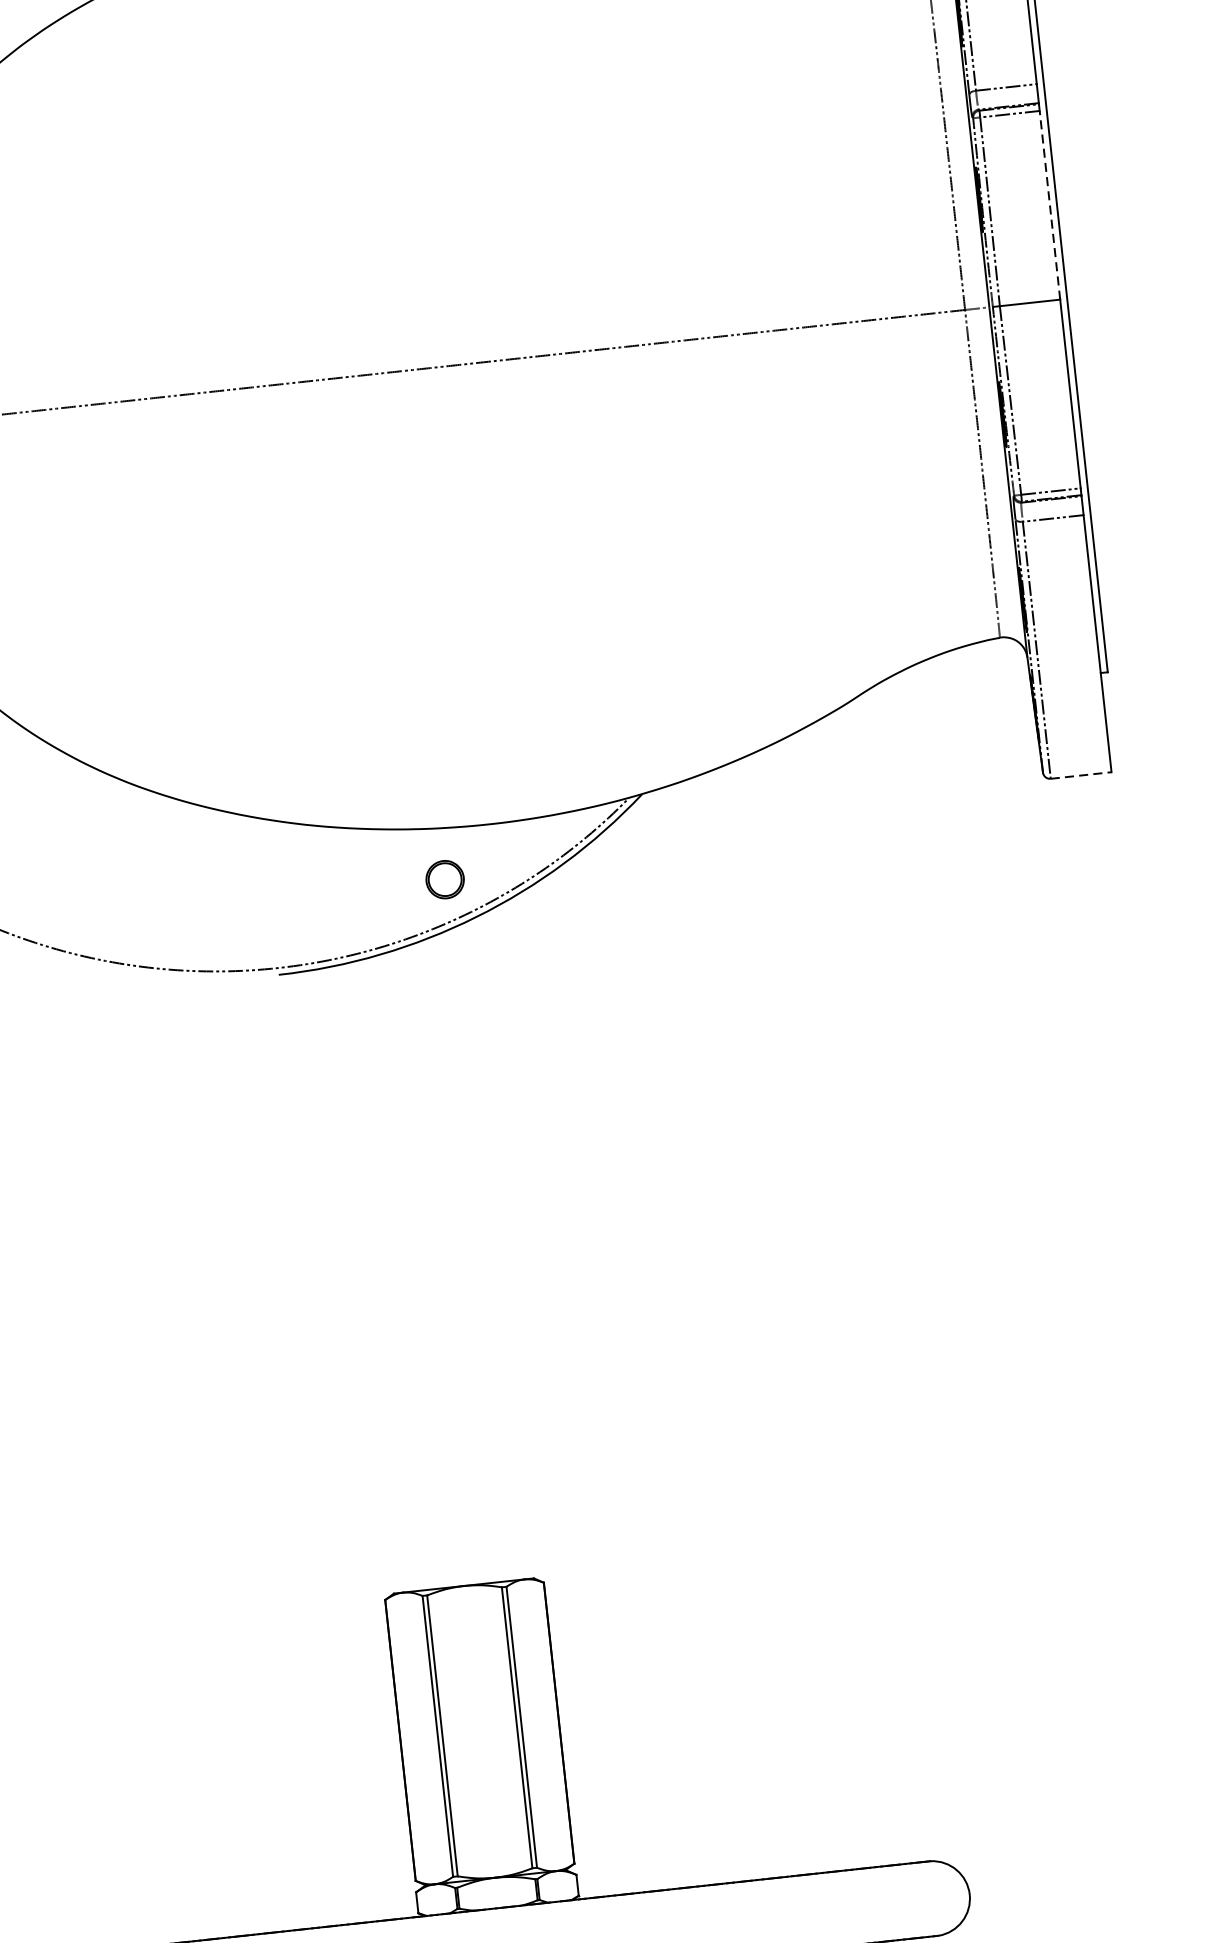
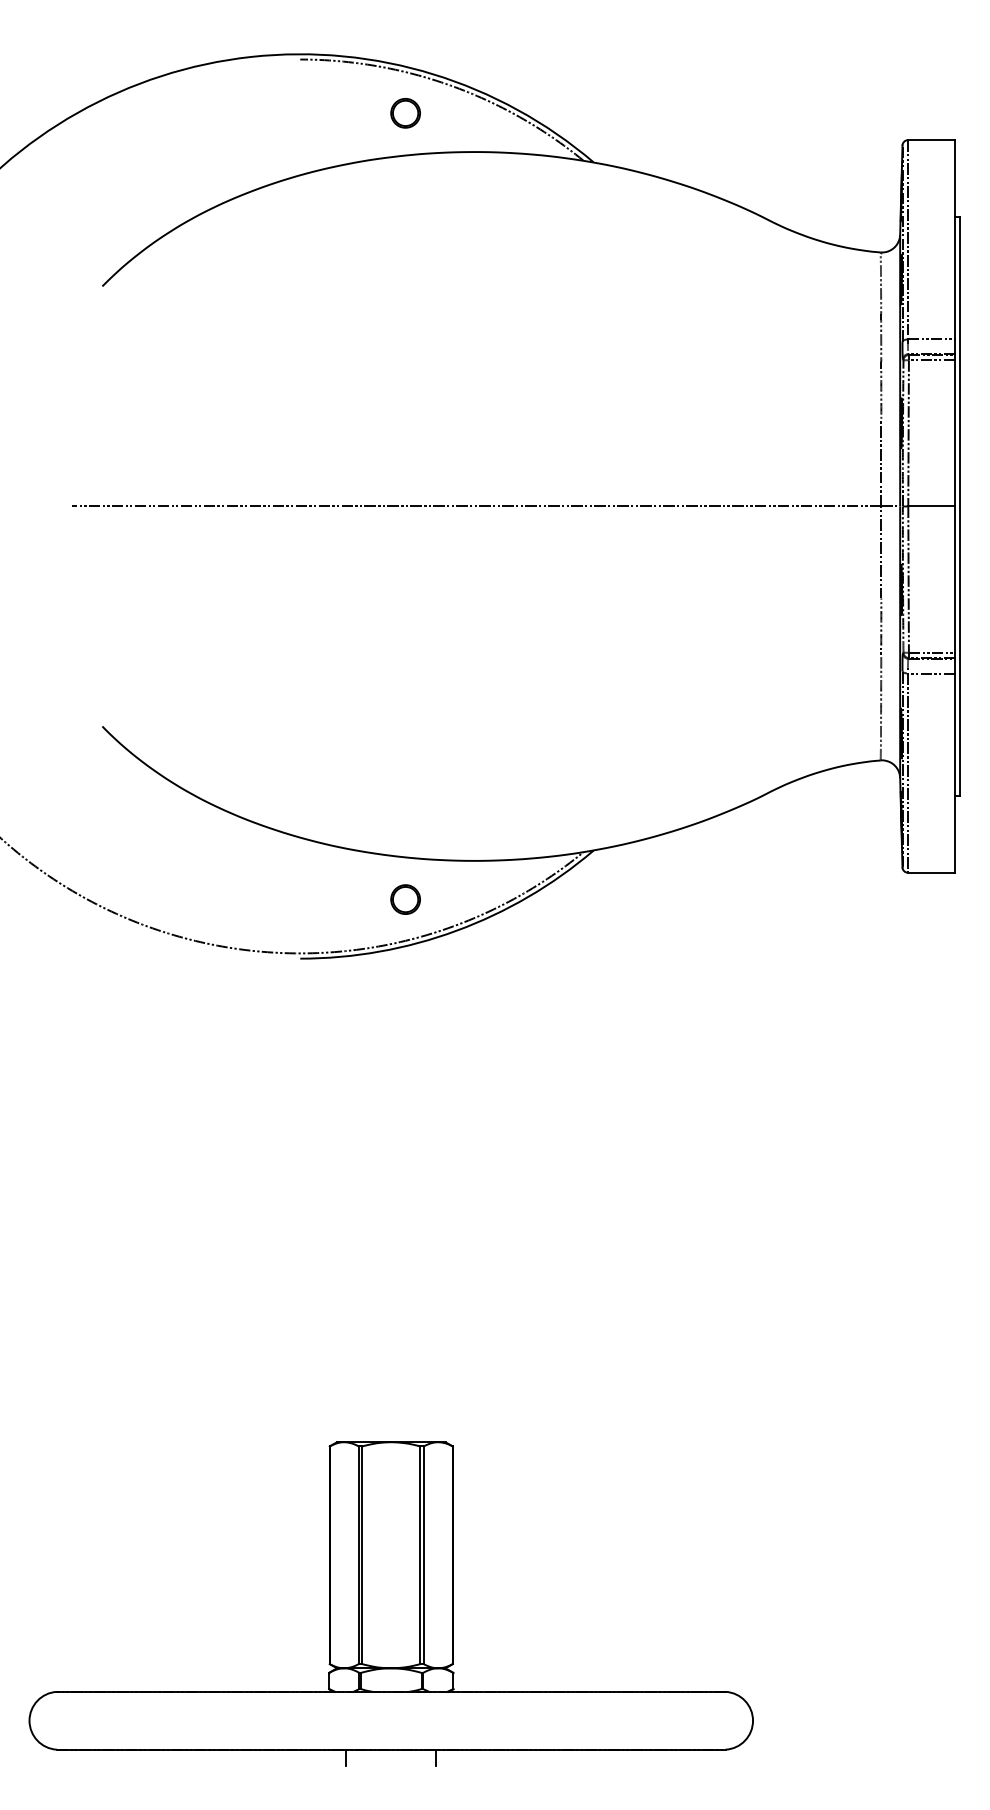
line: (1050, 204) -> (955, 432), dashed -> solid
line: (1081, 775) -> (931, 872), dashed -> solid
part: (444, 879) -> (405, 899), moved

